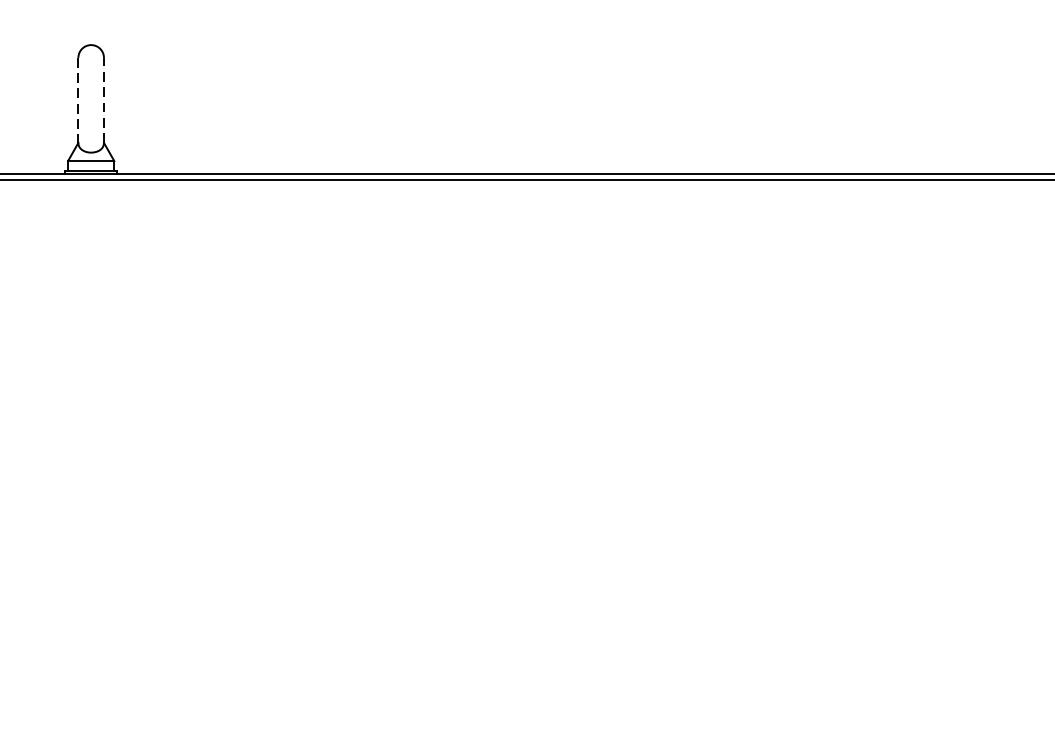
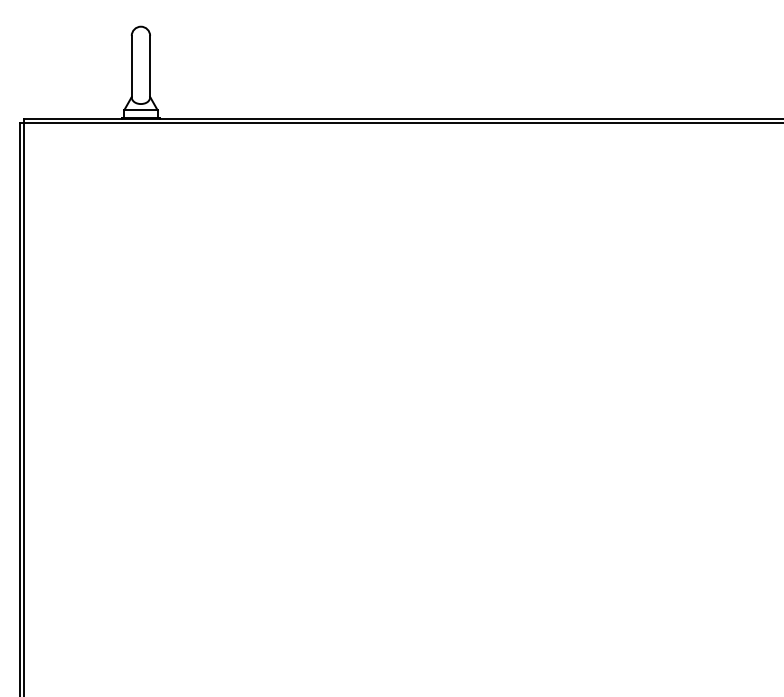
line: (78, 100) -> (131, 66), dashed -> solid
line: (104, 100) -> (150, 66), dashed -> solid

